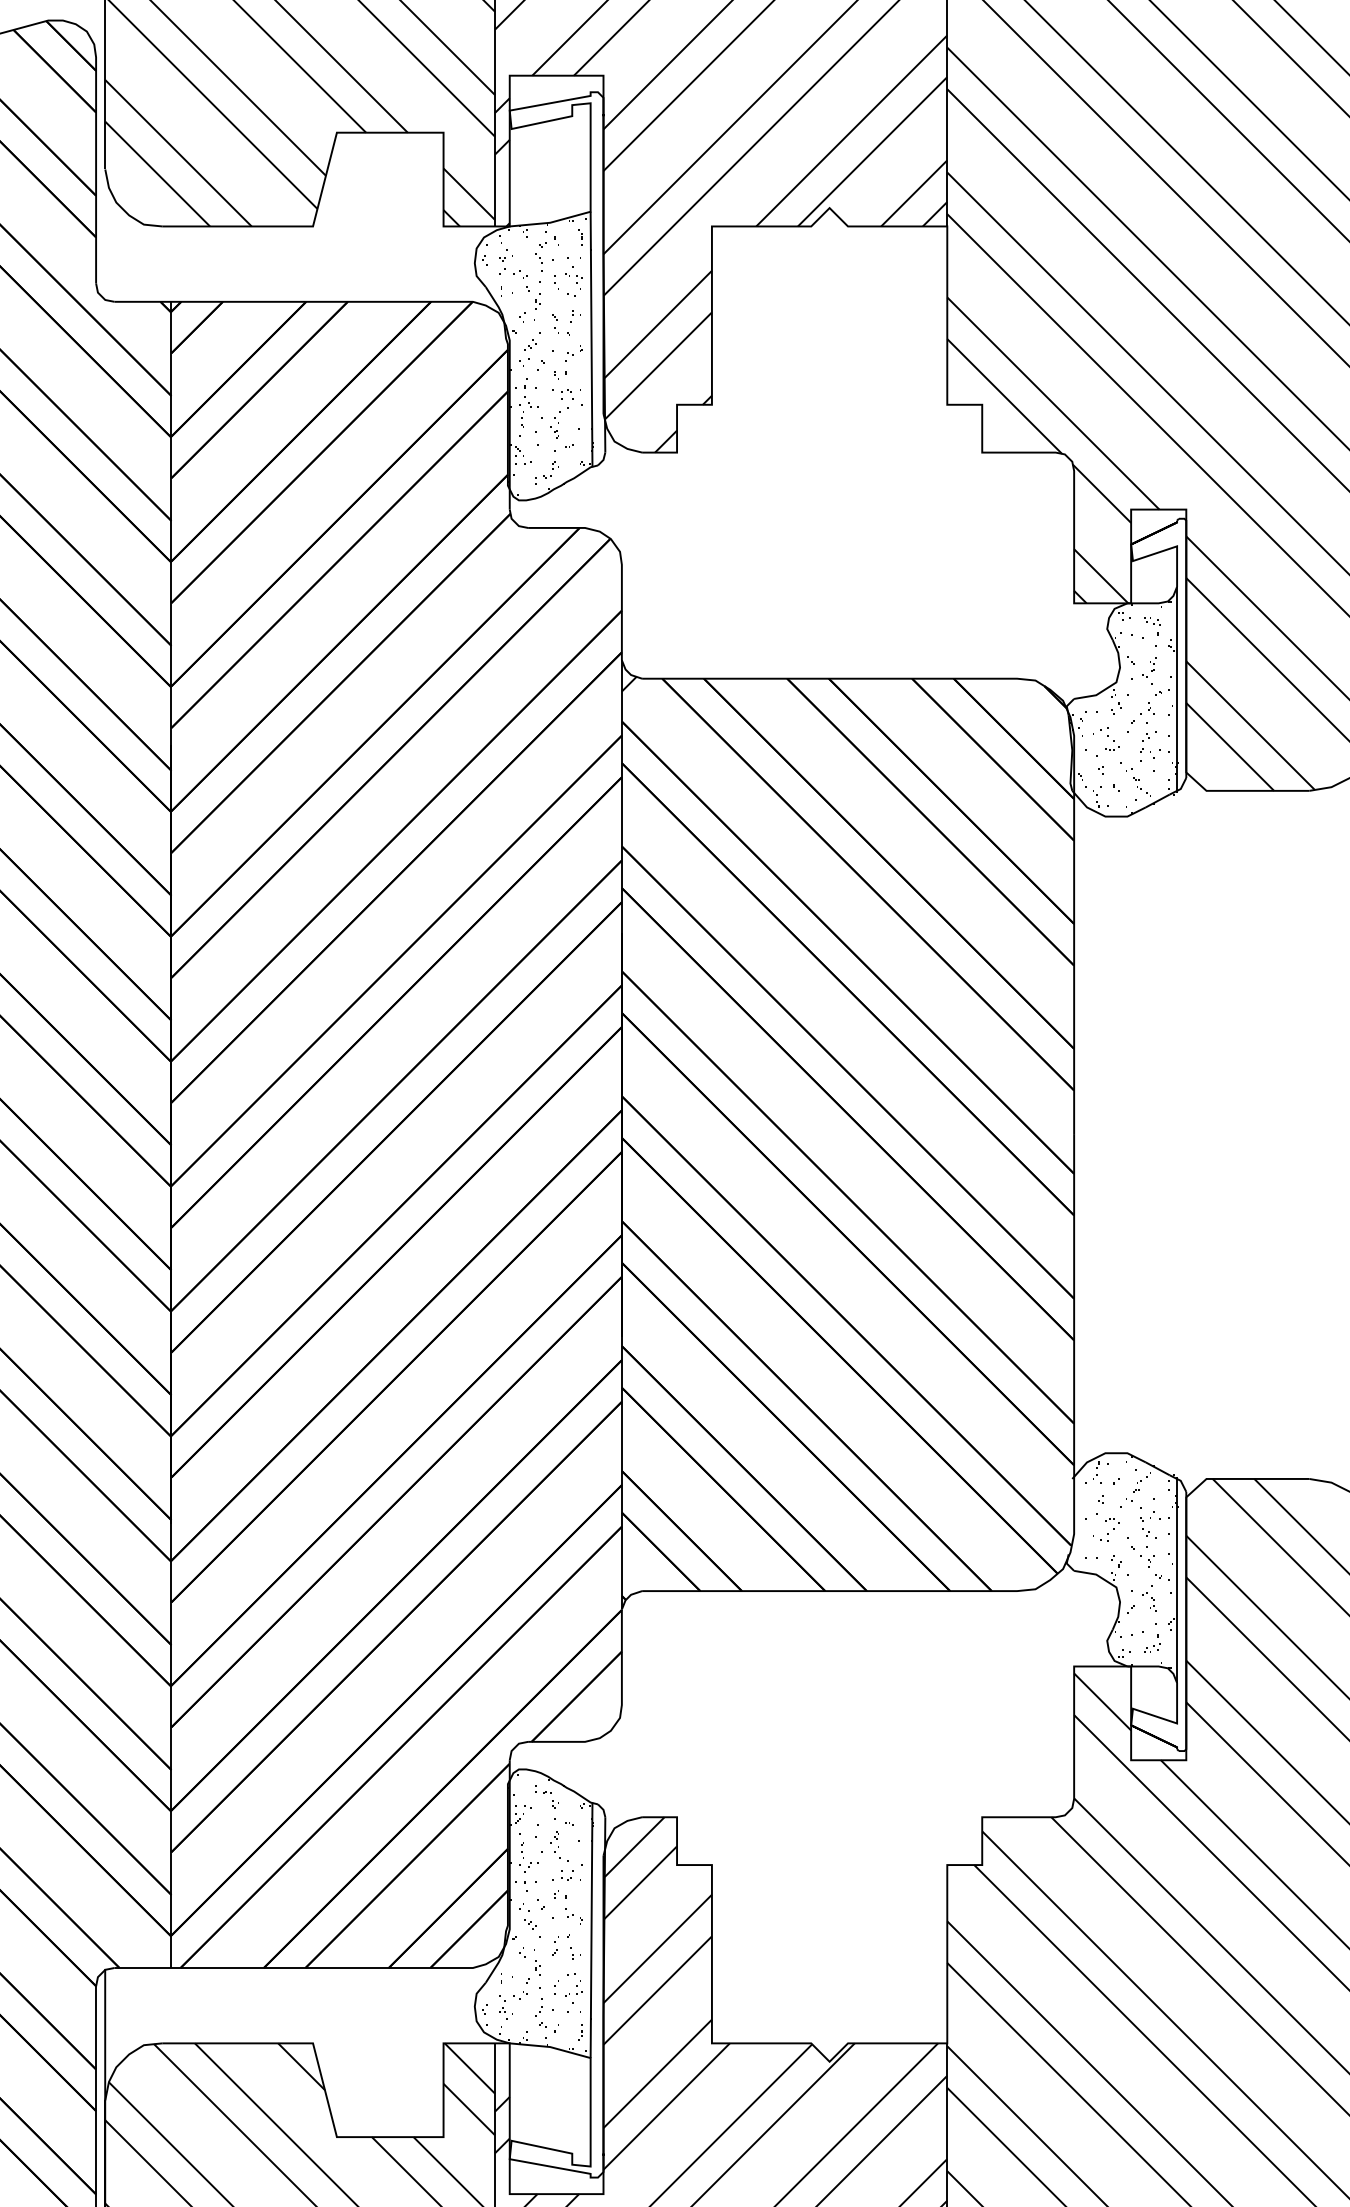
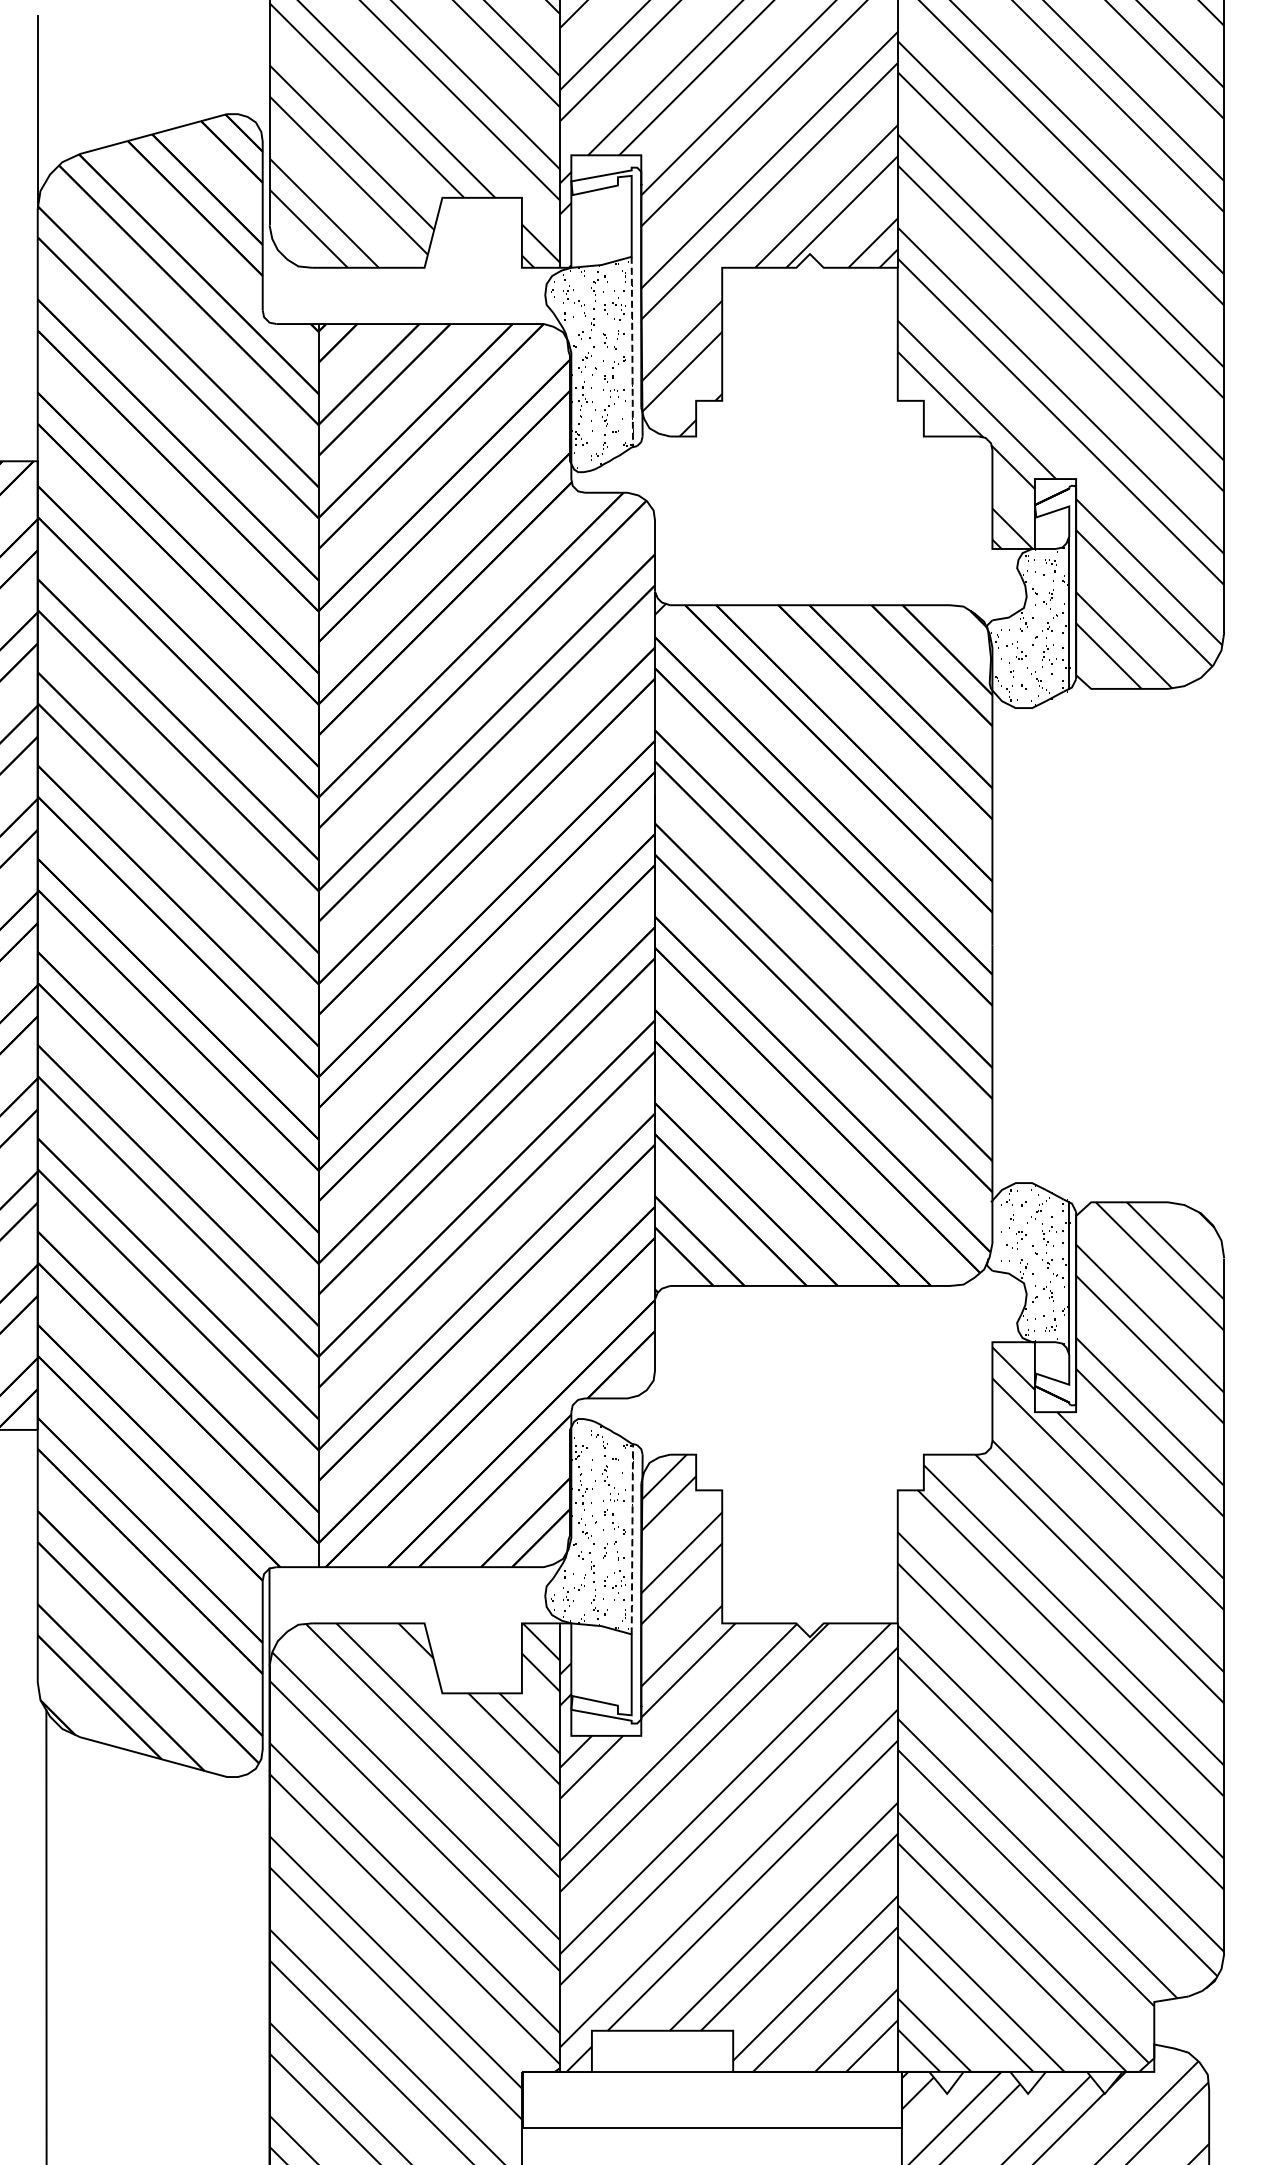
line: (591, 339) -> (632, 352), solid -> dashed
line: (591, 1929) -> (632, 1538), solid -> dashed

